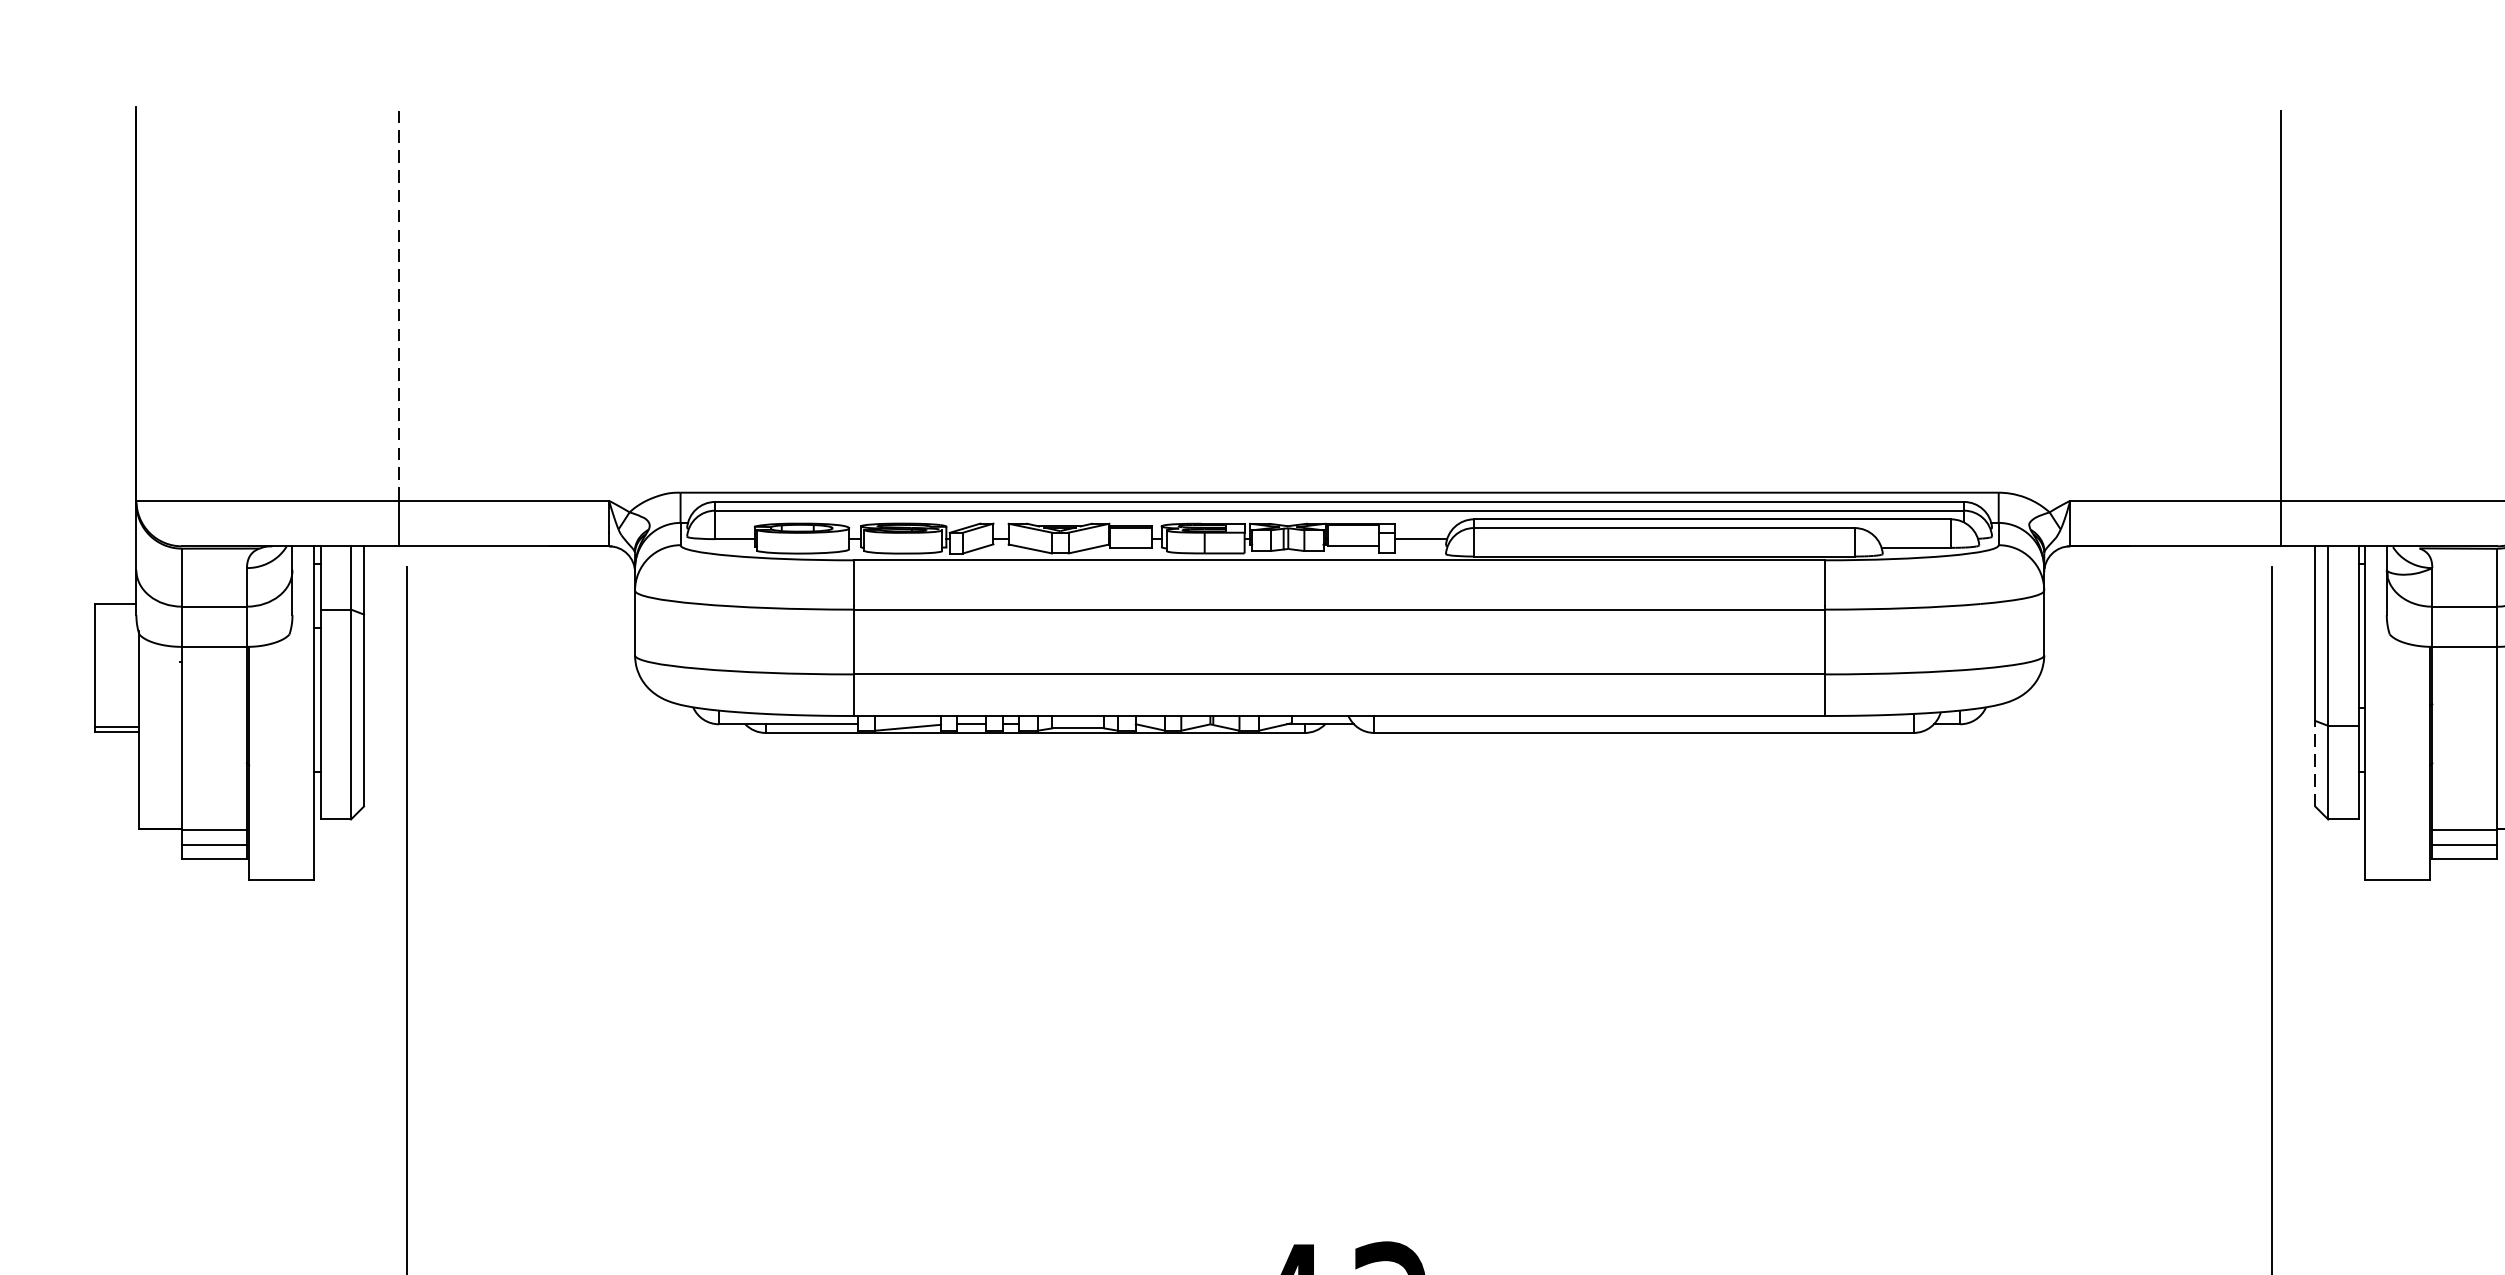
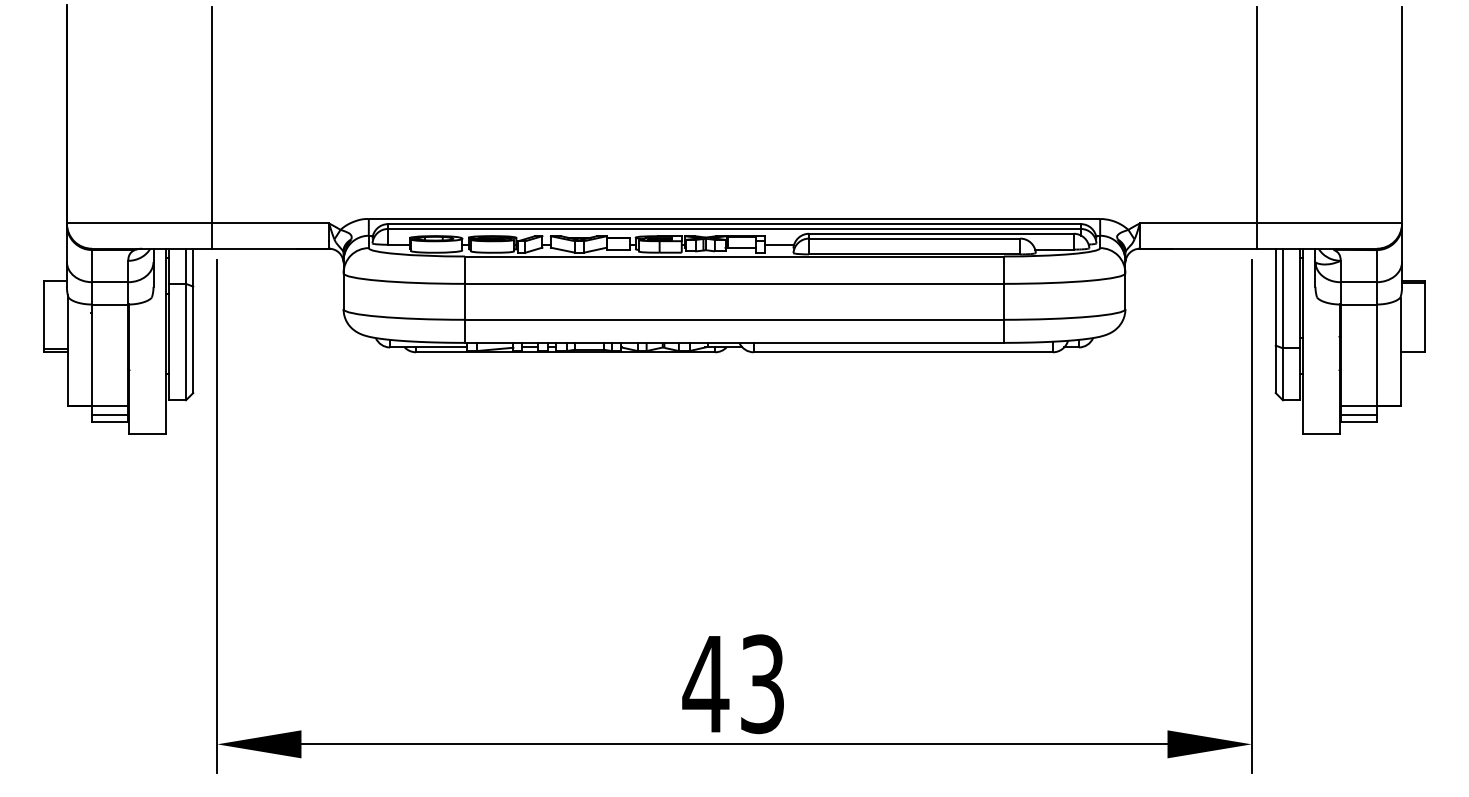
line: (398, 306) -> (212, 115), dashed -> solid
line: (2314, 763) -> (1275, 369), dashed -> solid

